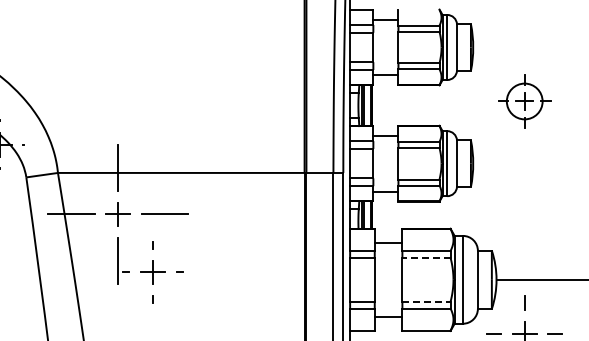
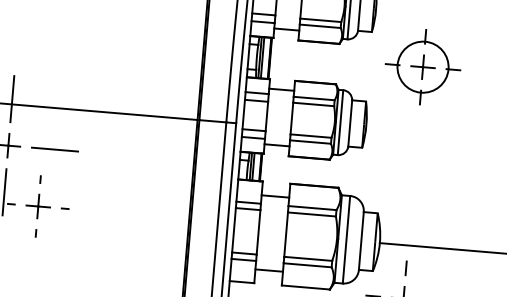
part: (524, 101) -> (422, 67), size x1.43
line: (425, 257) -> (311, 214), dashed -> solid
line: (426, 302) -> (308, 259), dashed -> solid

